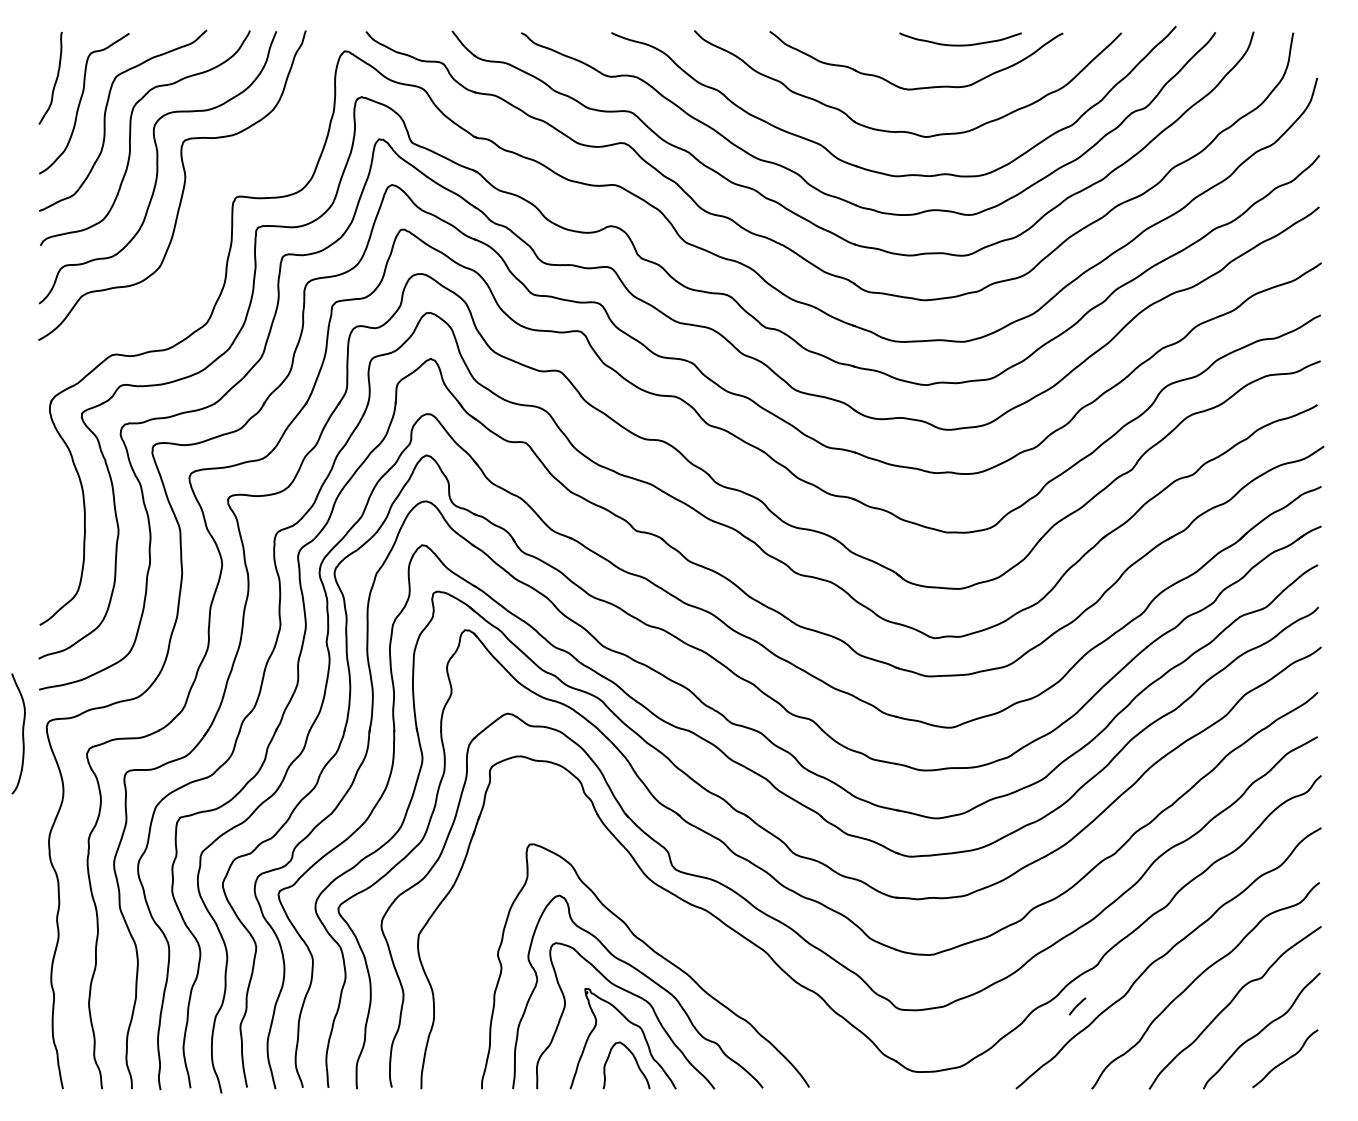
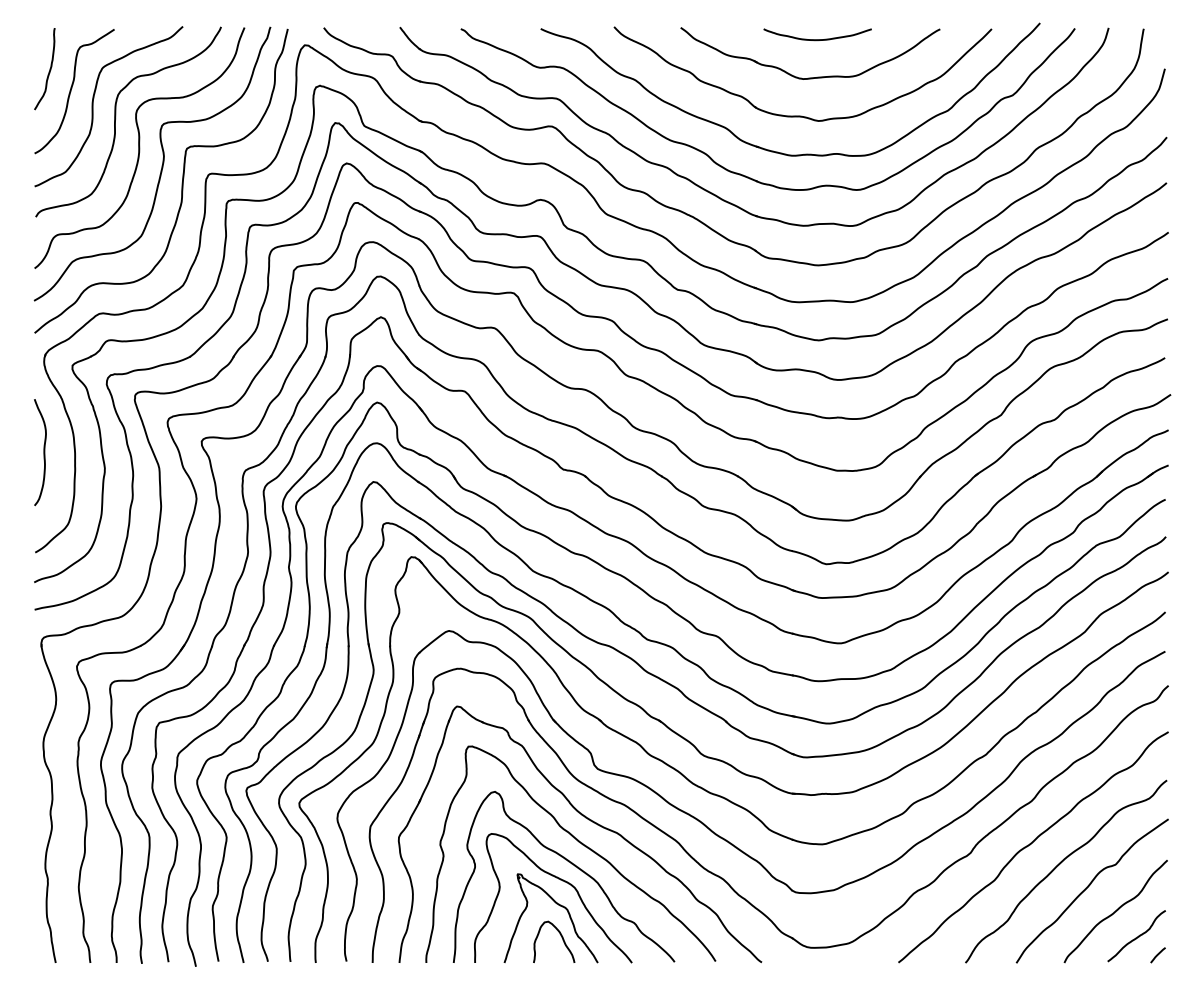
curve: (960, 44) -> (817, 39), moved
curve: (205, 205) -> (181, 181), added
curve: (22, 733) -> (43, 452), moved
part: (666, 928) -> (589, 820), added
line: (1077, 1006) -> (1158, 955), moved

